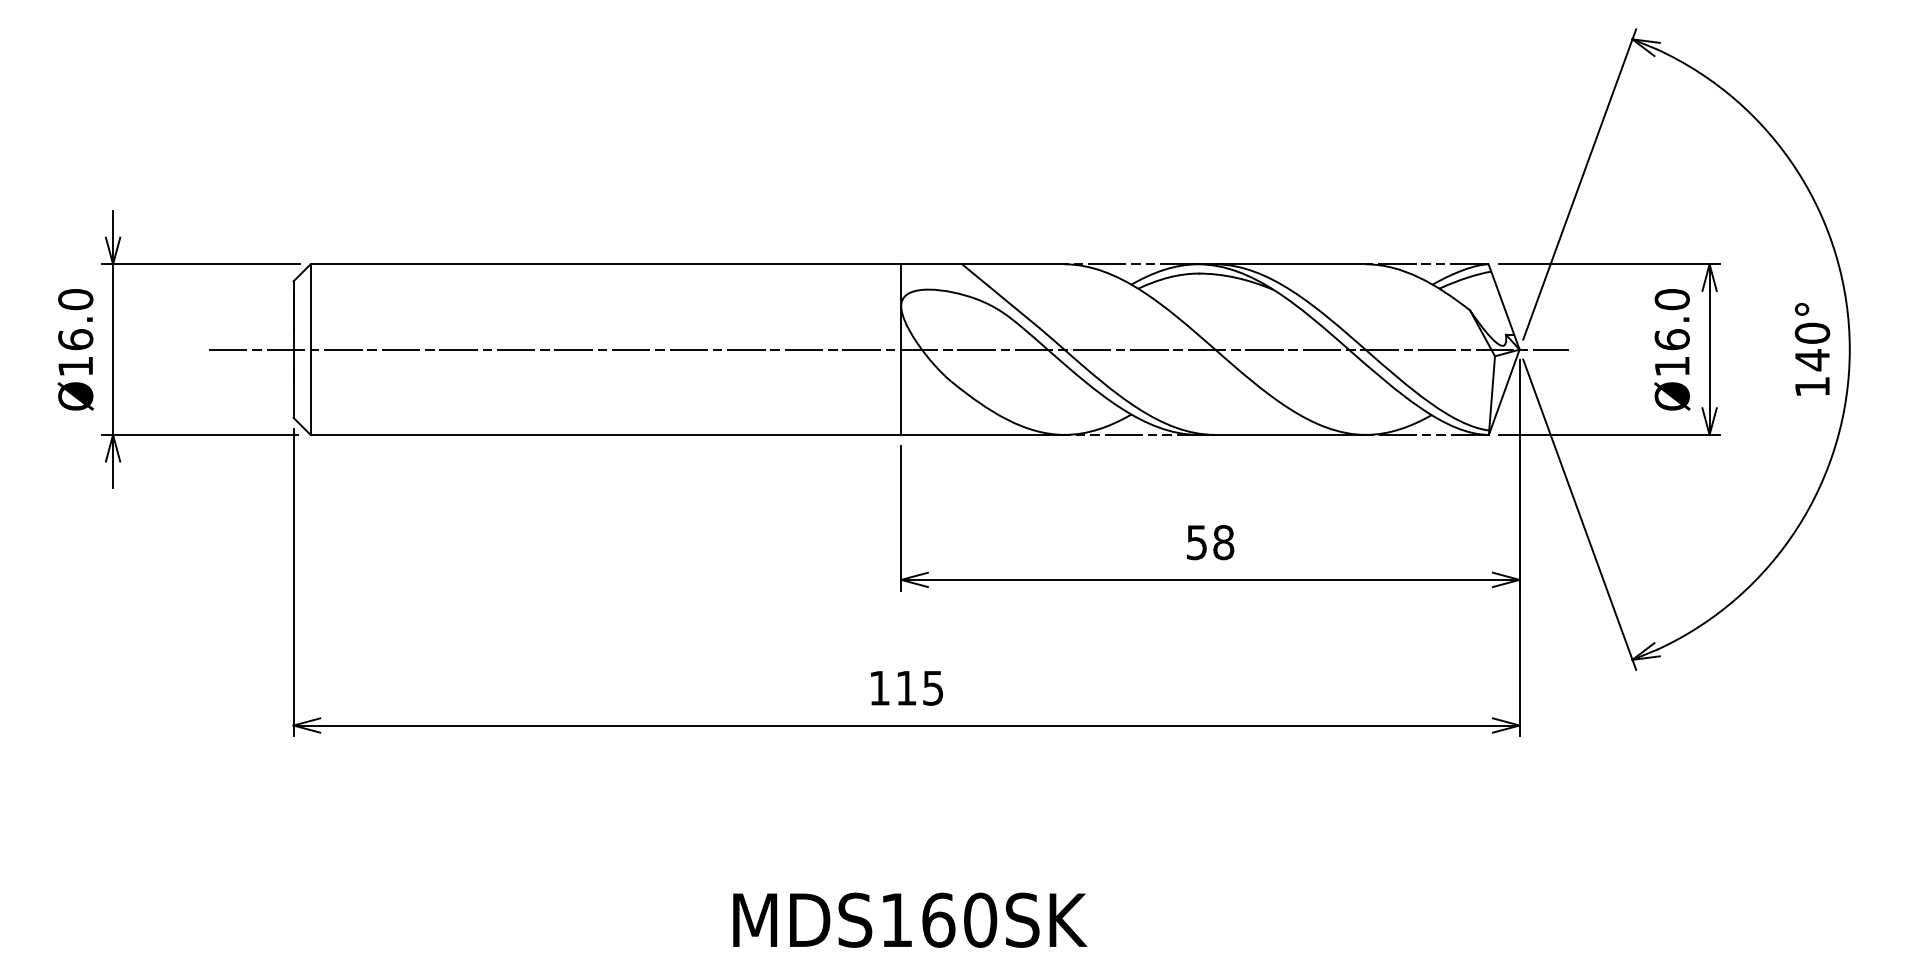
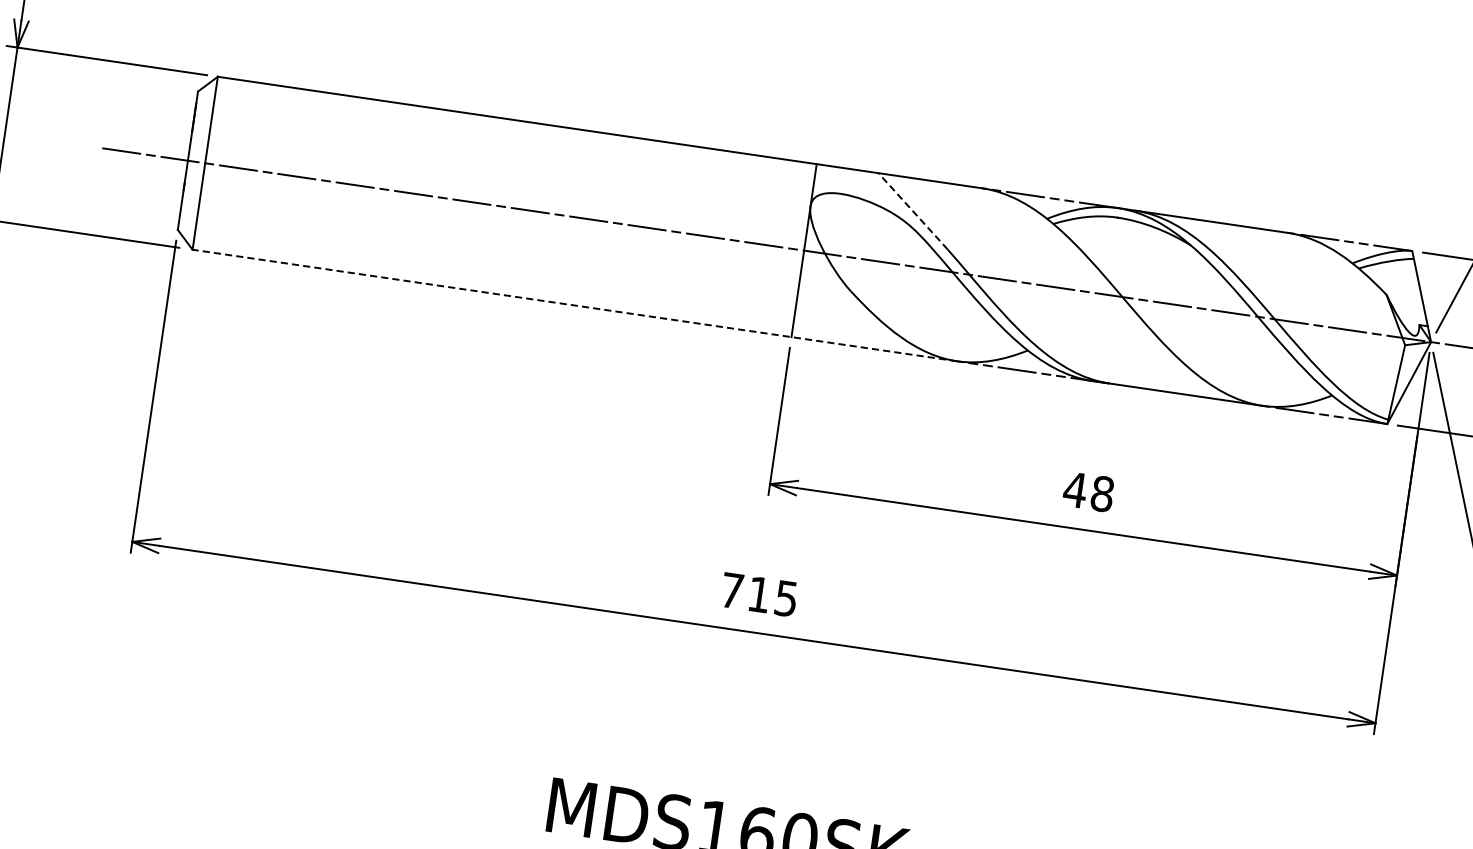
line: (1000, 295) -> (912, 210), solid -> dashed
line: (687, 434) -> (574, 305), solid -> dashed
text: (1196, 542) -> (1074, 489), 58 -> 48
text: (879, 688) -> (731, 591), 115 -> 715

